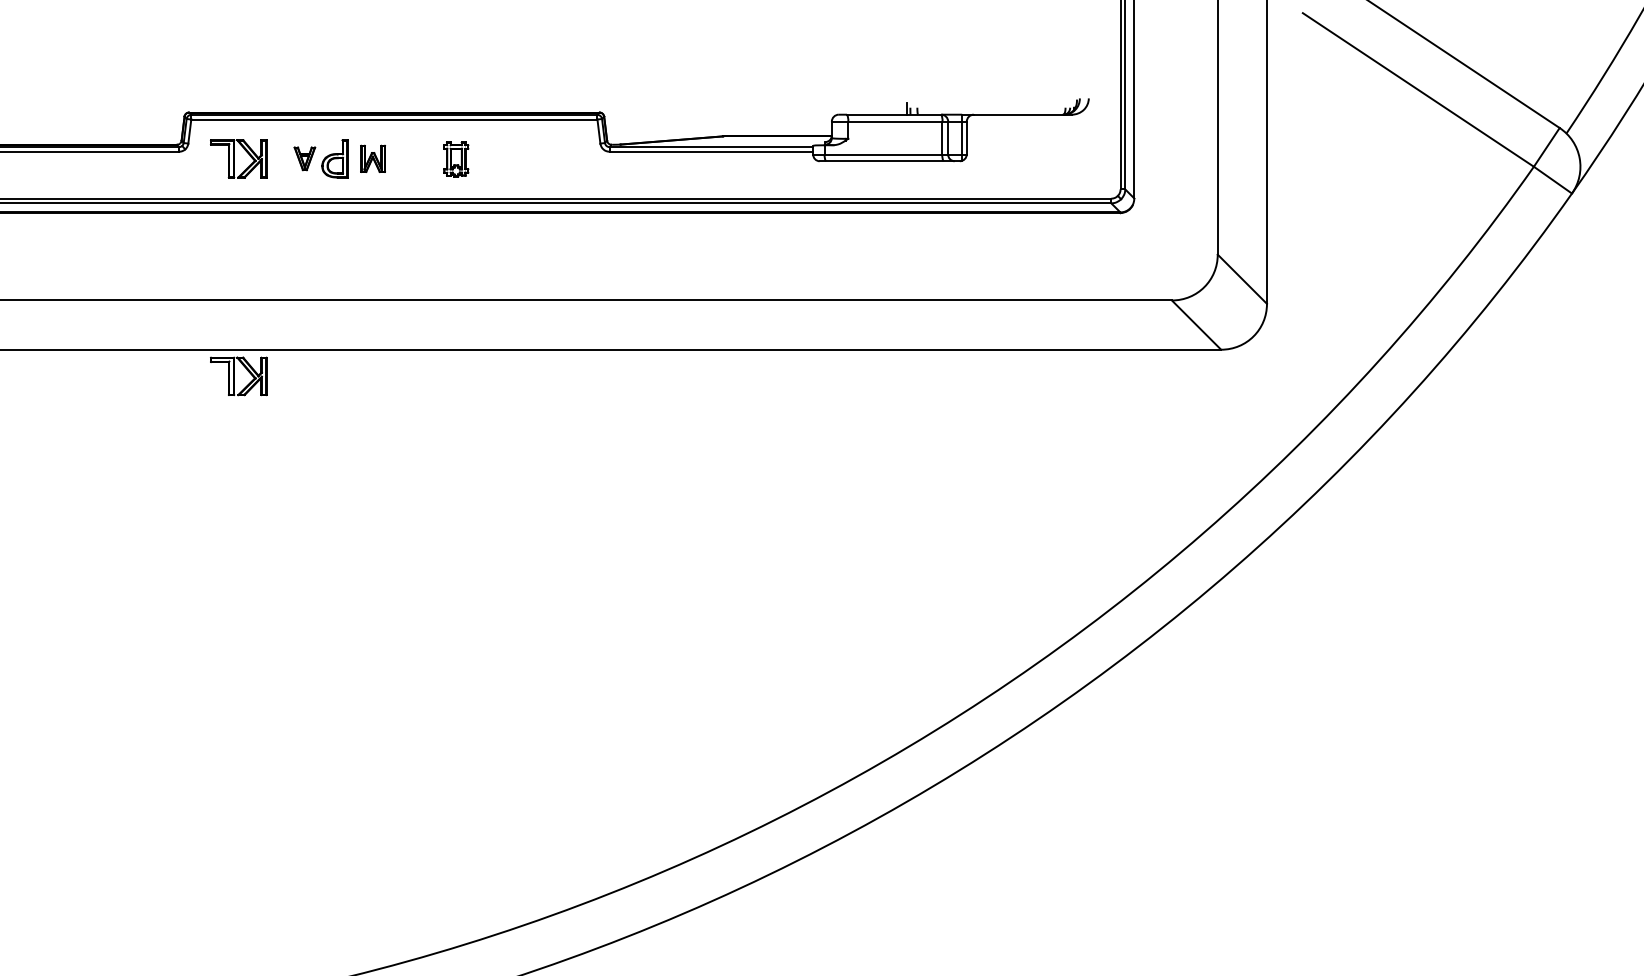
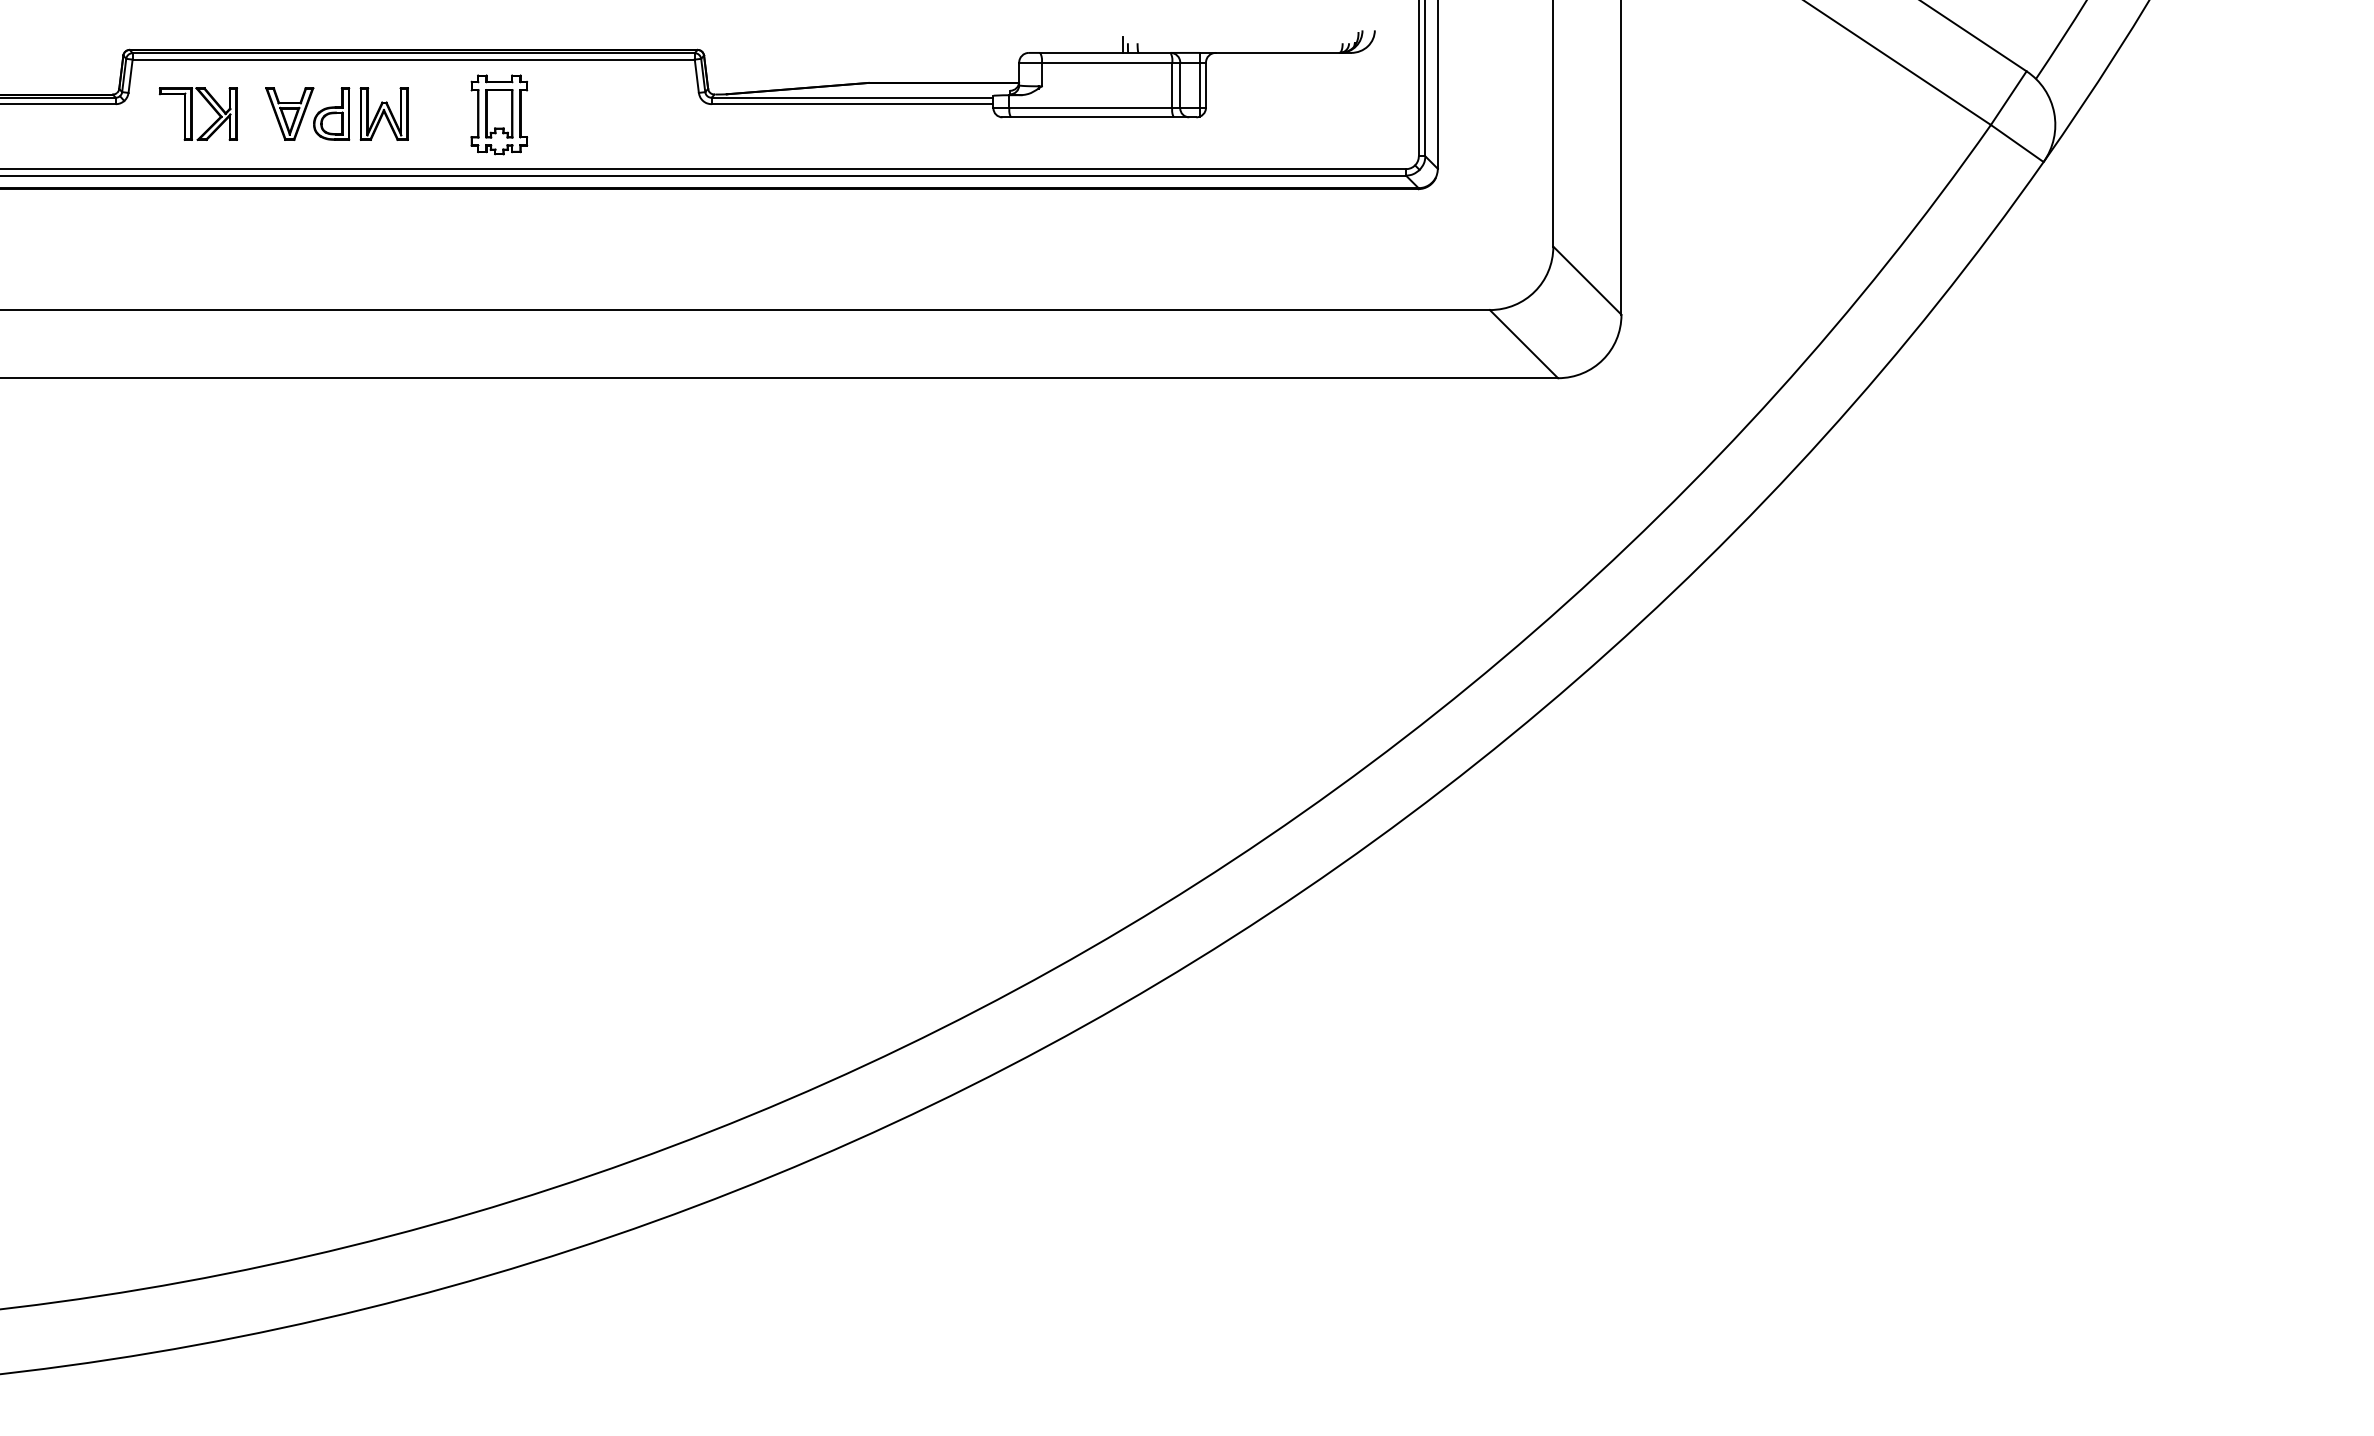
part: (304, 158) -> (289, 113), size x1.67
part: (372, 158) -> (383, 113), size x1.43
part: (456, 159) -> (499, 114), size x1.67
part: (238, 375) -> (197, 414), removed

